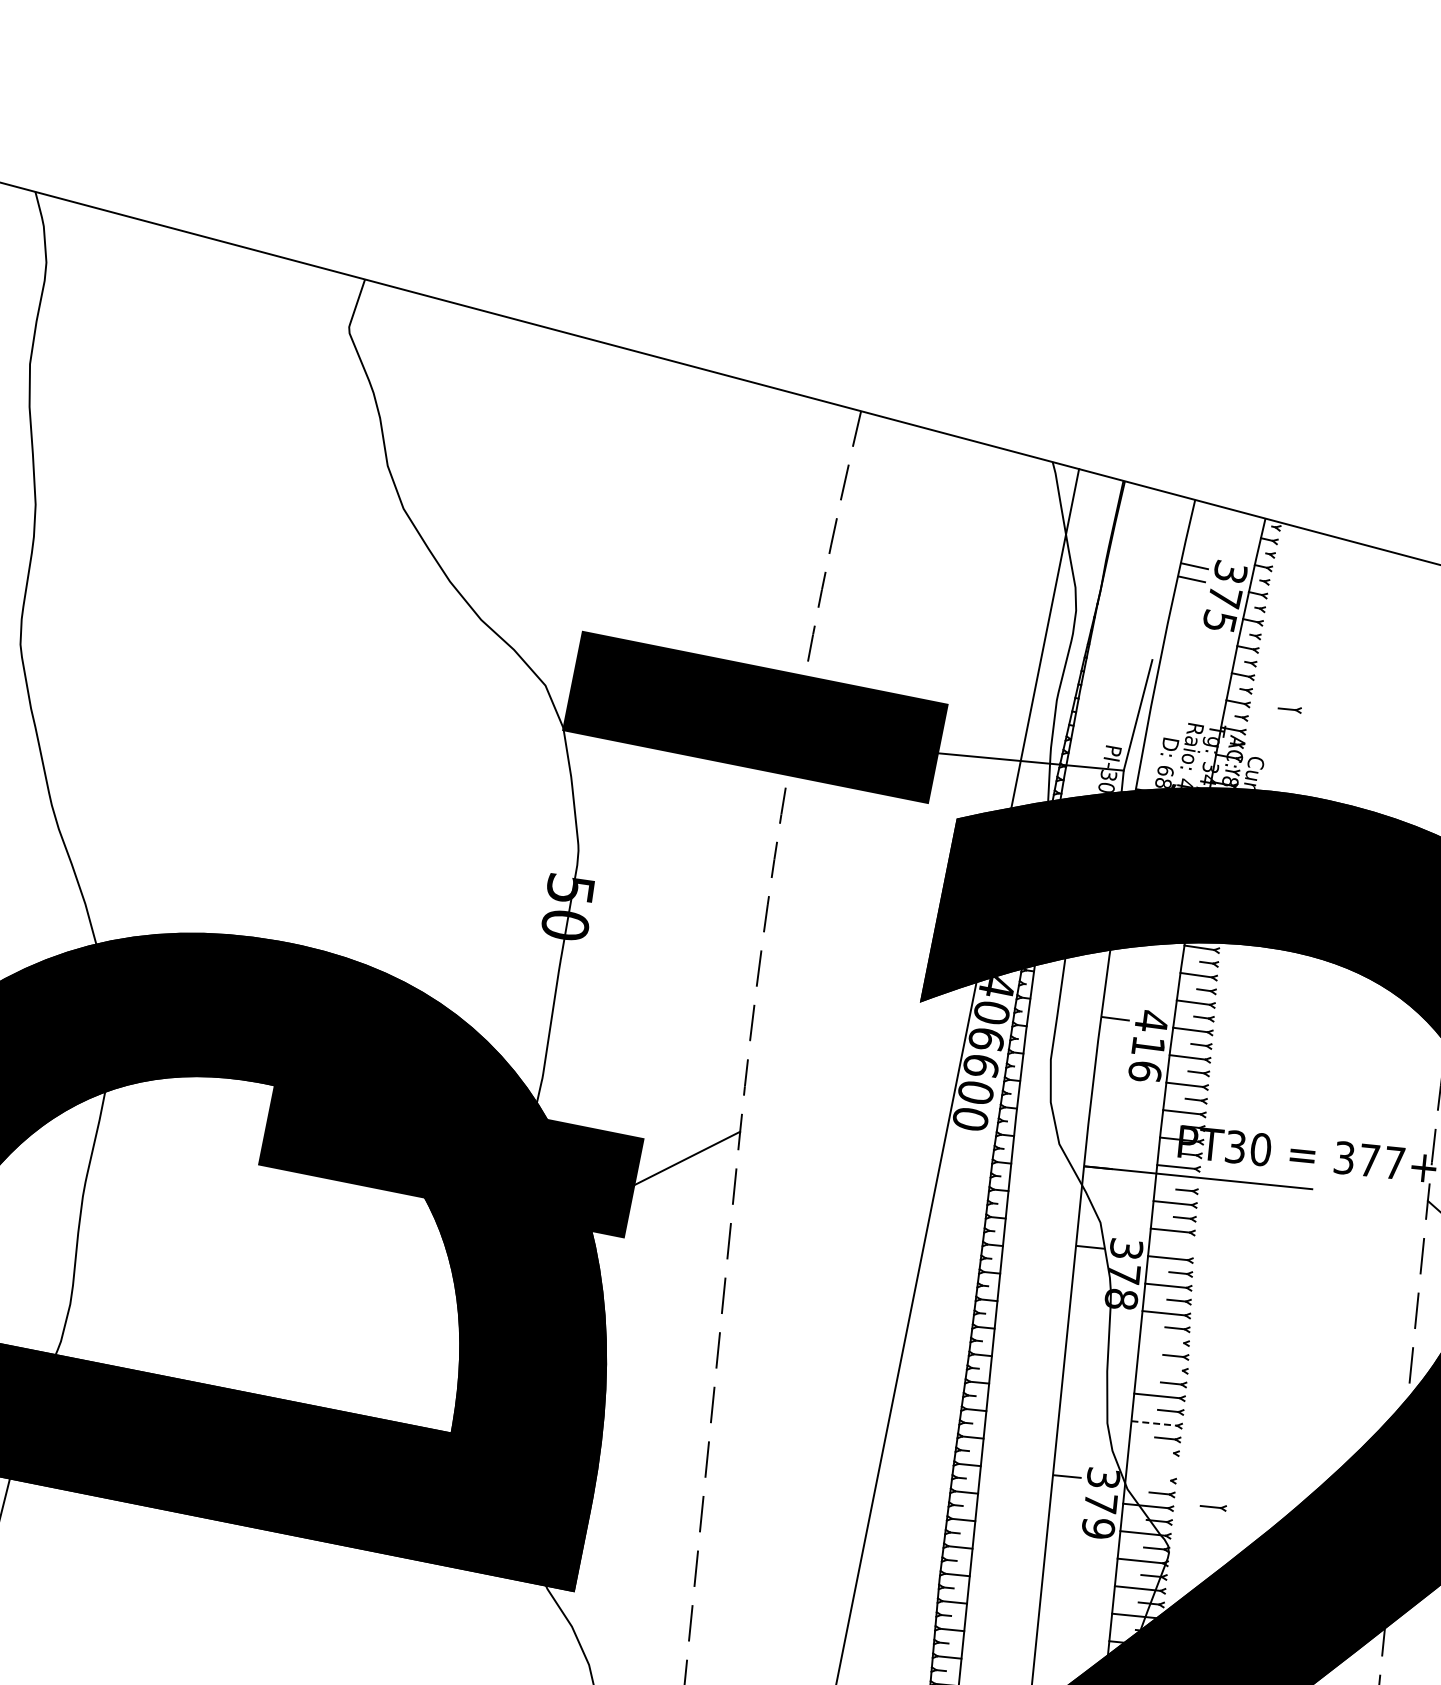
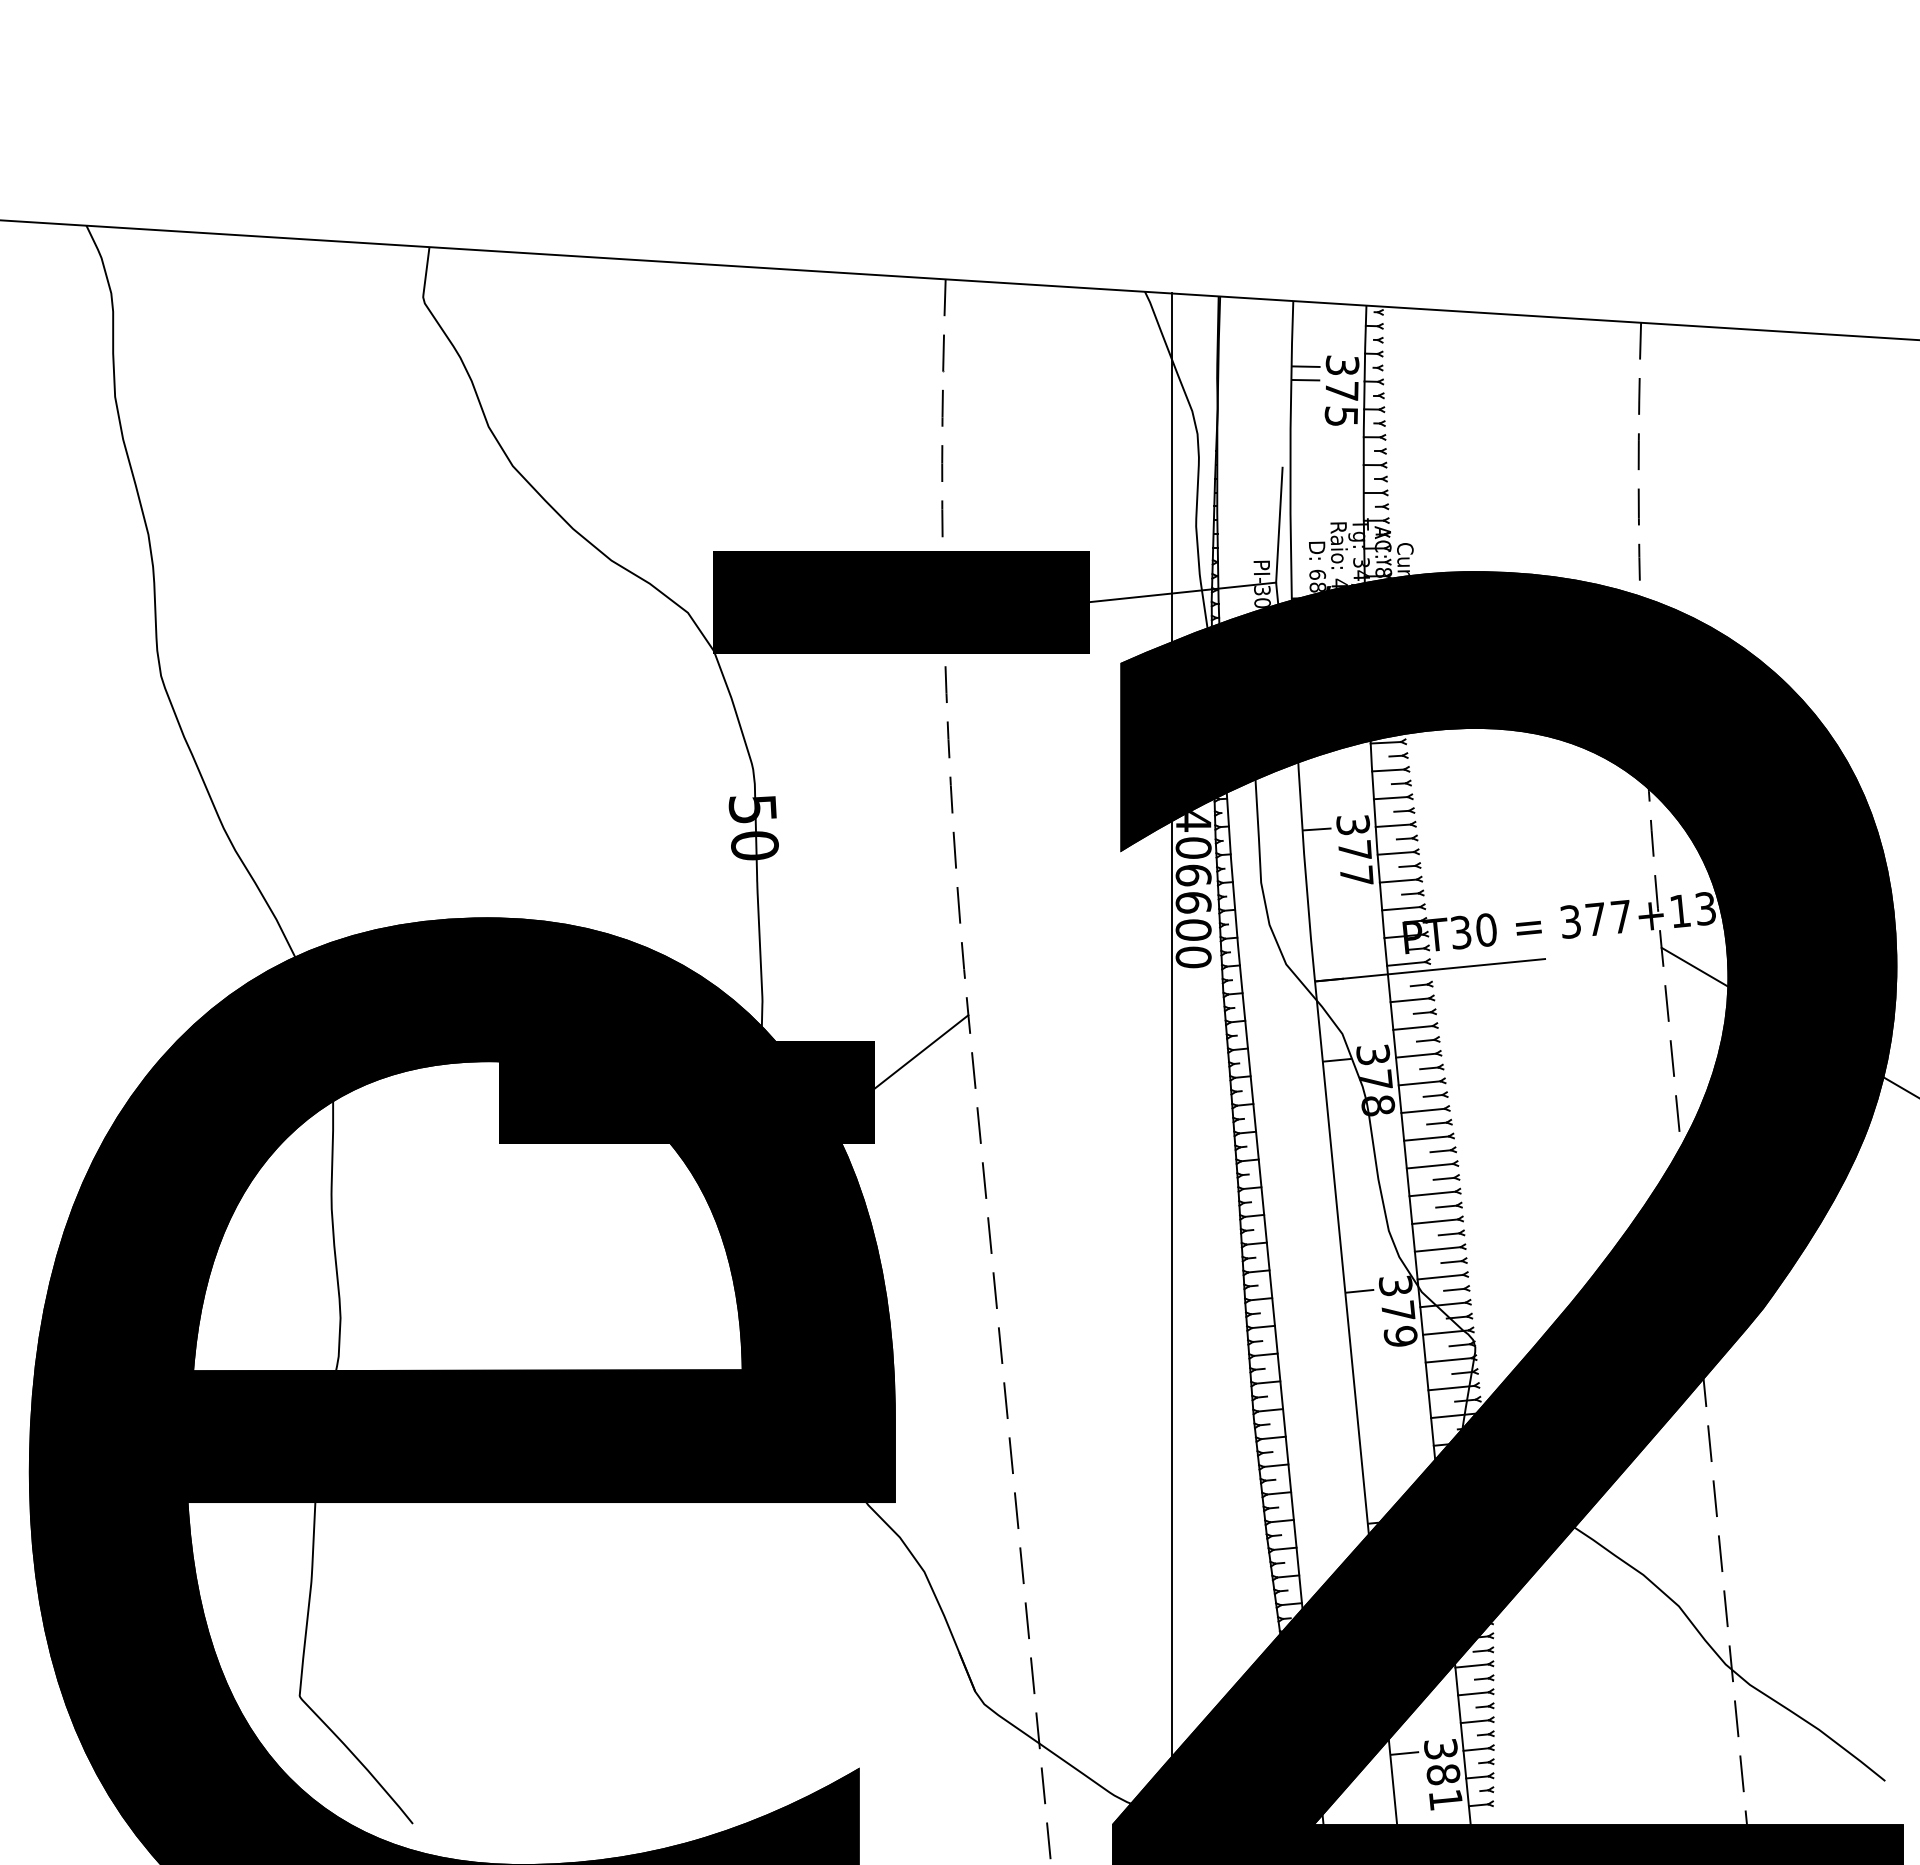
part: (1290, 708) -> (1428, 1039), moved
text: (1147, 1046) -> (1354, 850), 416 -> 377
line: (1161, 1340) -> (1426, 1138), added
line: (1159, 1367) -> (1429, 1165), added
line: (1154, 1423) -> (1435, 1221), dashed -> solid
line: (1151, 1450) -> (1437, 1249), added
line: (1148, 1477) -> (1440, 1276), added
part: (1213, 1505) -> (1453, 1260), moved

